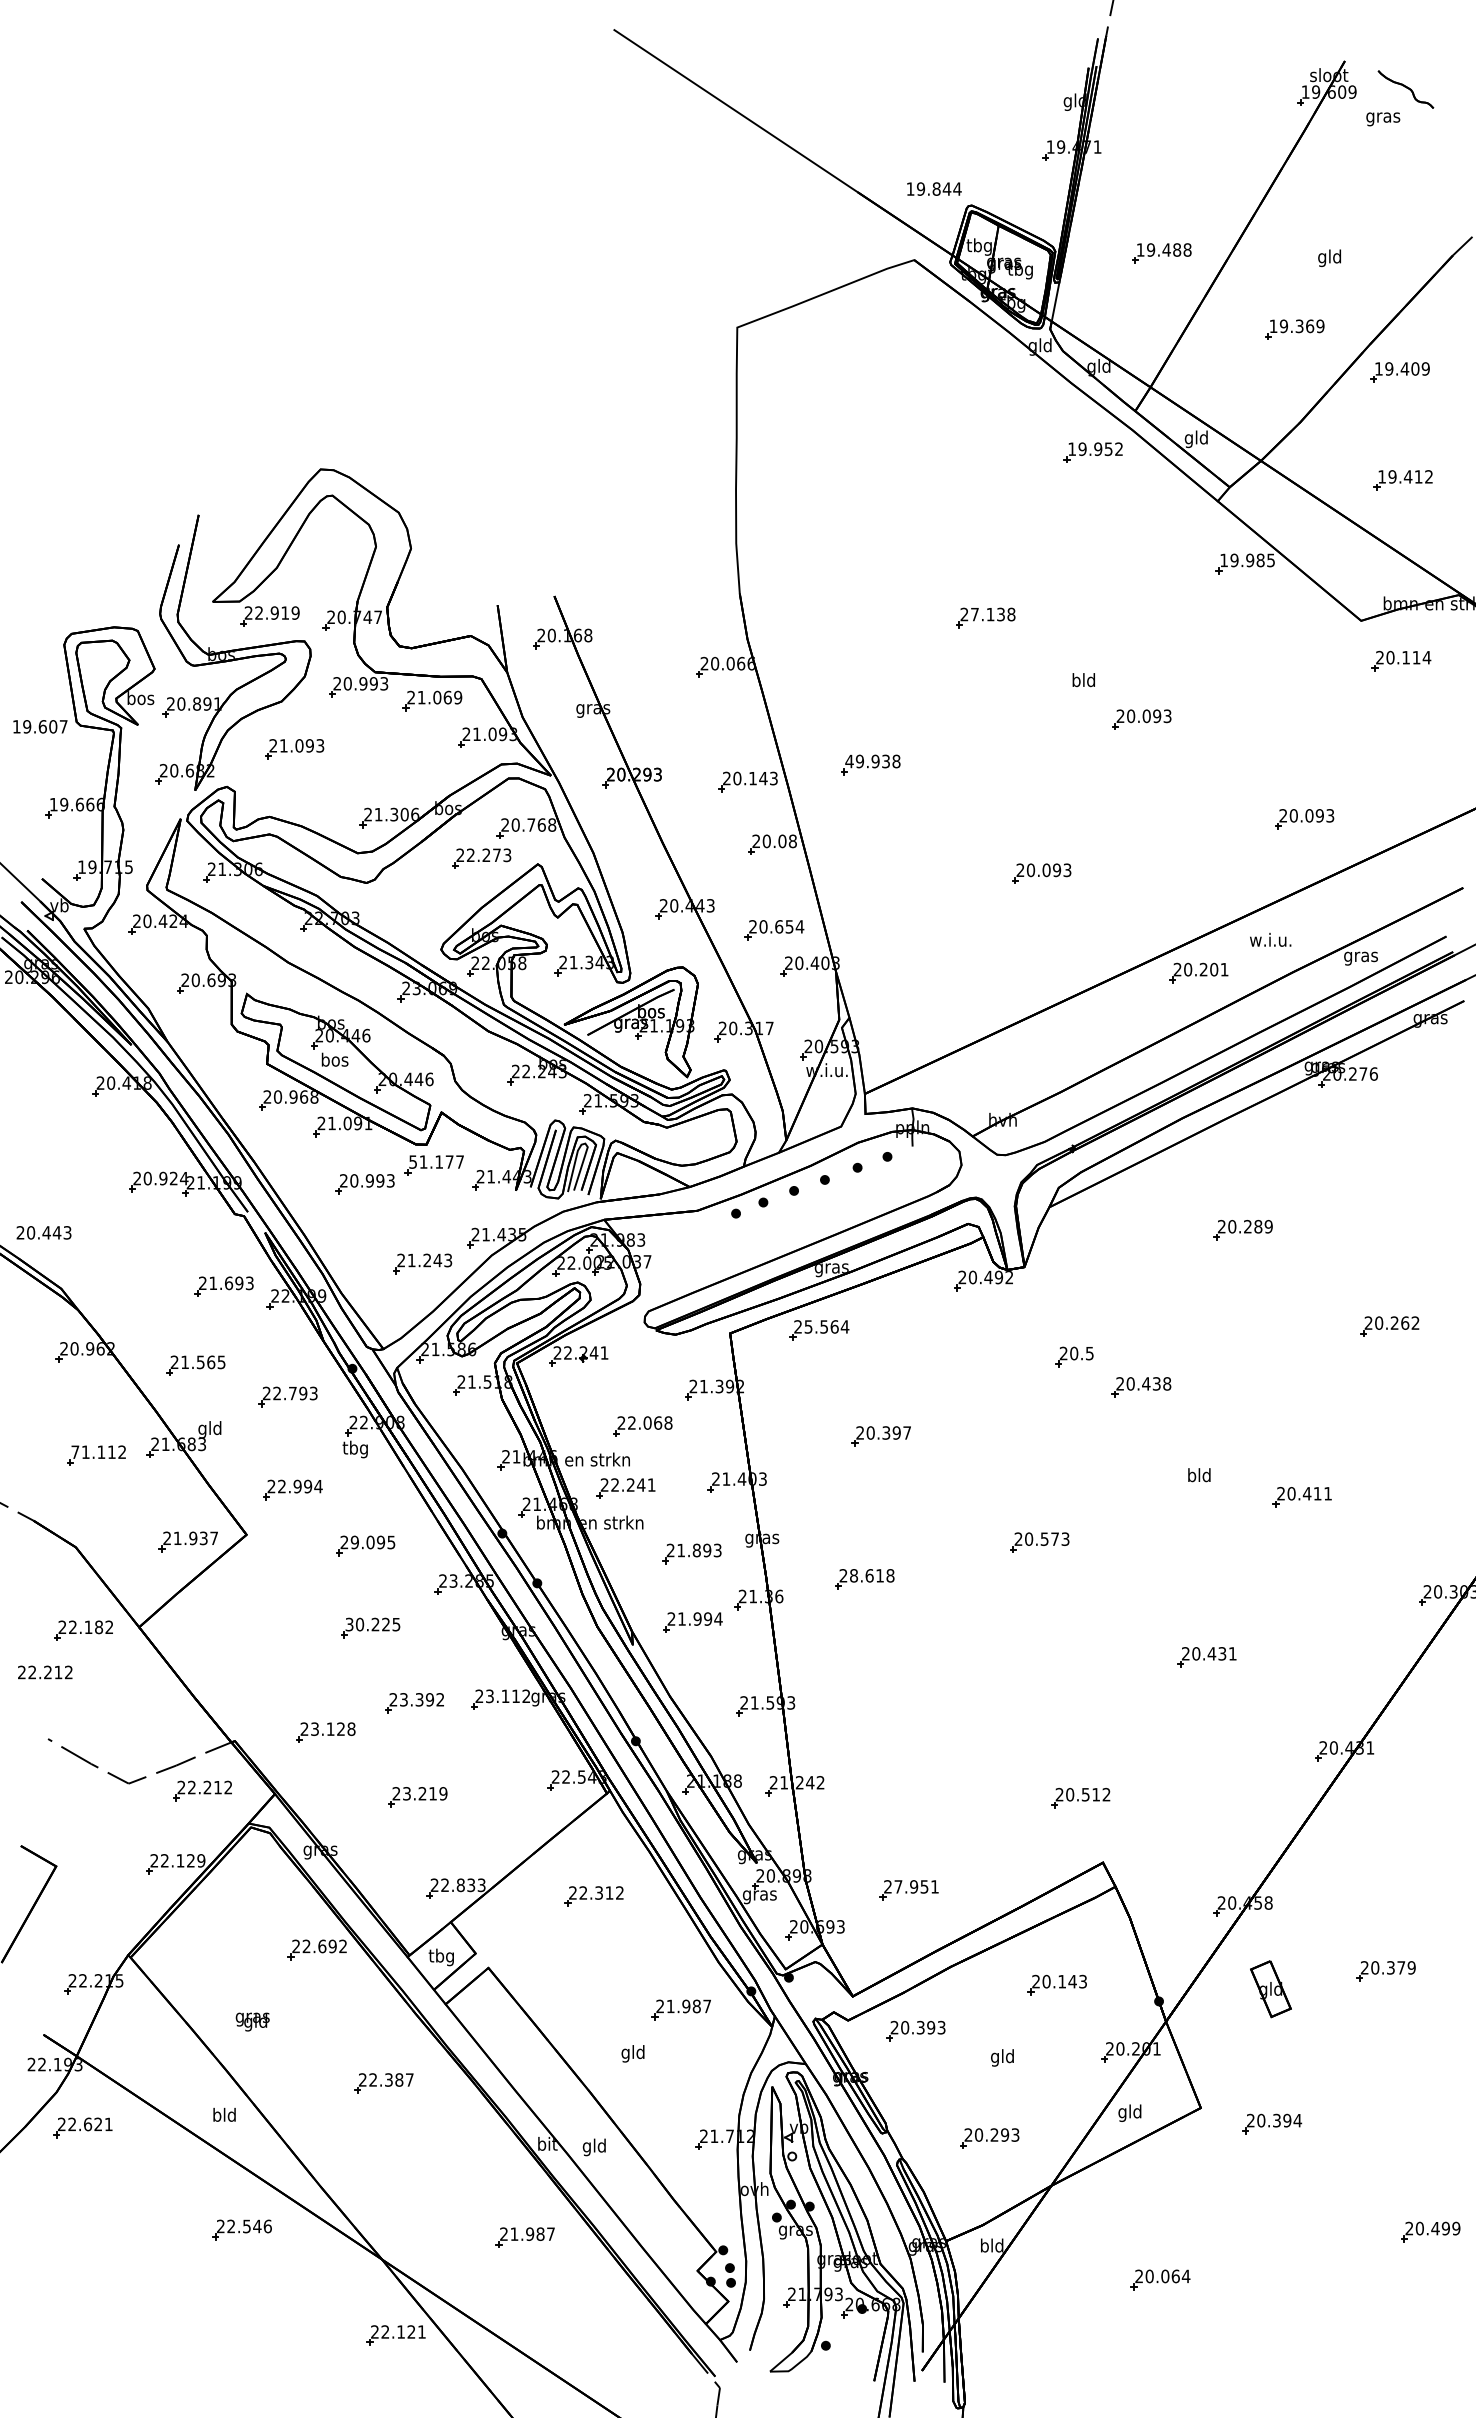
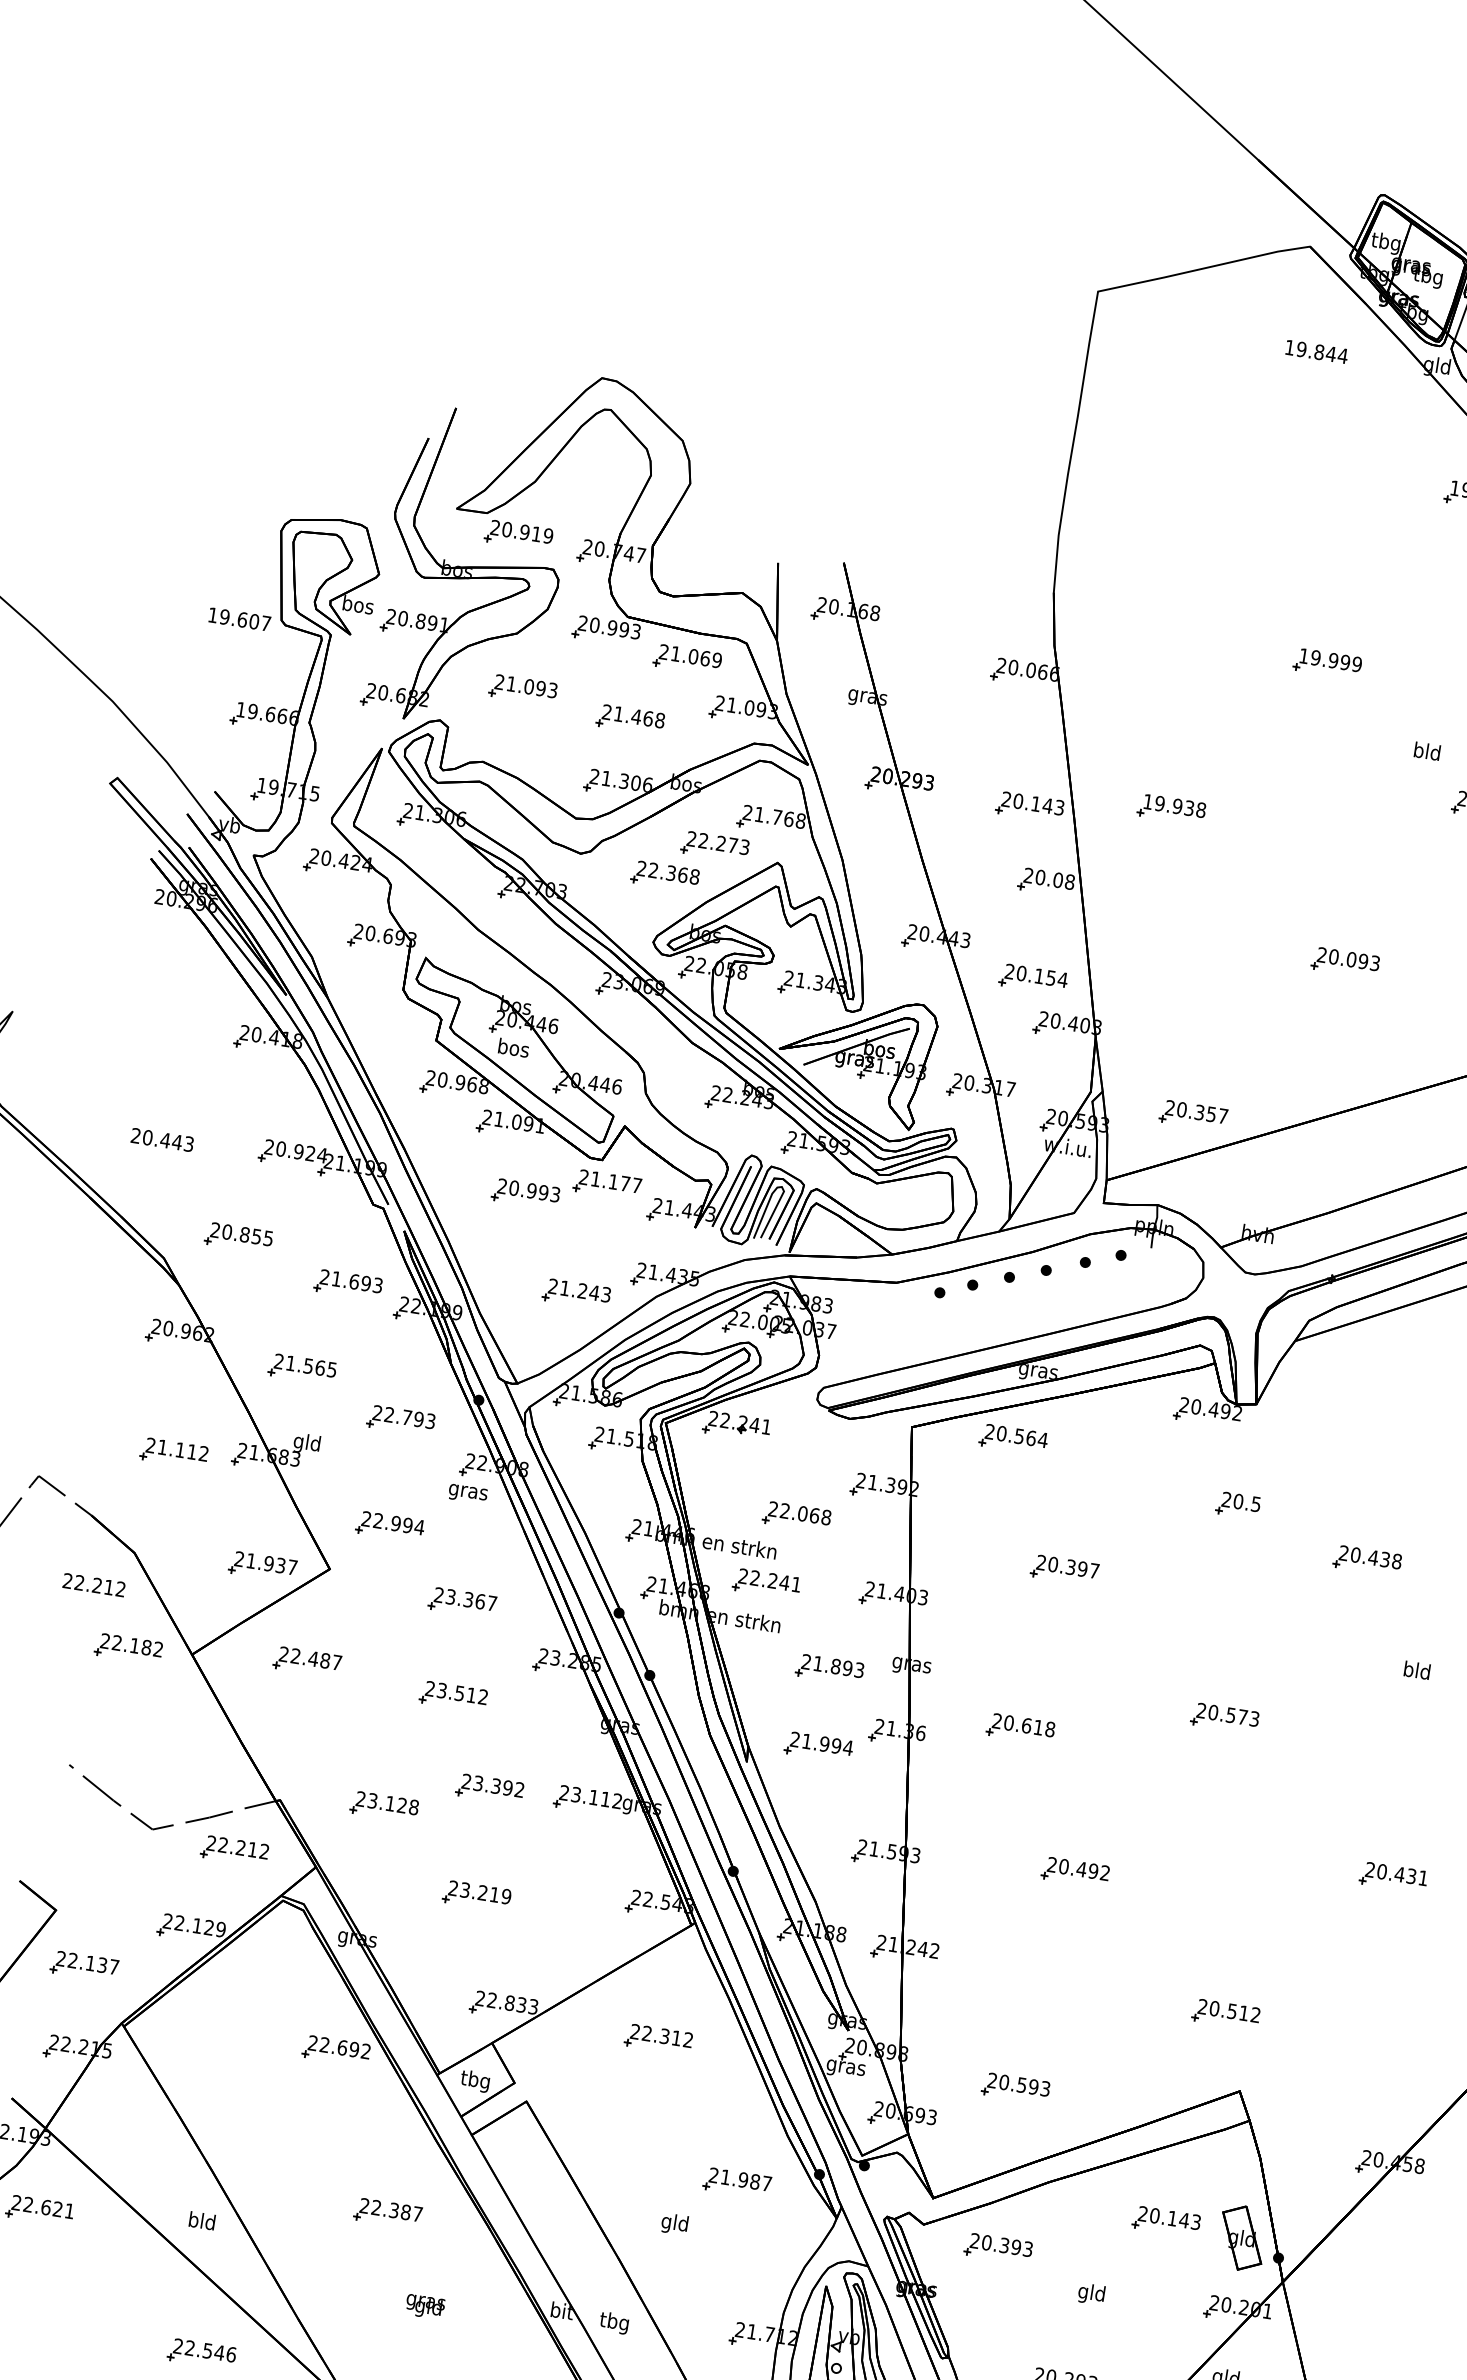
text: (934, 188) -> (1317, 351), moved
text: (259, 612) -> (507, 529), 22.919 -> 20.919
text: (987, 614) -> (1330, 660), 27.138 -> 19.999
part: (391, 760) -> (630, 719), added
text: (849, 761) -> (1148, 801), 49.938 -> 19.938
text: (515, 824) -> (759, 813), 20.768 -> 21.768
part: (442, 890) -> (665, 875), added
text: (779, 926) -> (1039, 975), 20.654 -> 20.154
part: (930, 1026) -> (1192, 1115), added
text: (412, 1161) -> (583, 1176), 51.177 -> 21.177
text: (43, 1232) -> (161, 1139), moved
part: (122, 1260) -> (238, 1237), added
text: (808, 1326) -> (1001, 1433), 25.564 -> 20.564
part: (1074, 1356) -> (1238, 1504), moved
text: (355, 1449) -> (468, 1492), tbg -> gras
text: (75, 1451) -> (151, 1444), 71.112 -> 21.112
text: (372, 1542) -> (470, 1600), 29.095 -> 23.367
text: (854, 1575) -> (1009, 1722), 28.618 -> 20.618
part: (239, 1617) -> (307, 1661), added
text: (372, 1624) -> (456, 1692), 30.225 -> 23.512
text: (45, 1672) -> (94, 1585), moved
part: (931, 1695) -> (1075, 1872), added
text: (916, 1886) -> (1024, 2085), 27.951 -> 20.593
part: (87, 1910) -> (83, 1965), added
part: (1270, 1989) -> (1241, 2238), moved
text: (252, 2021) -> (425, 2306), moved
text: (593, 2147) -> (613, 2323), gld -> tbg

